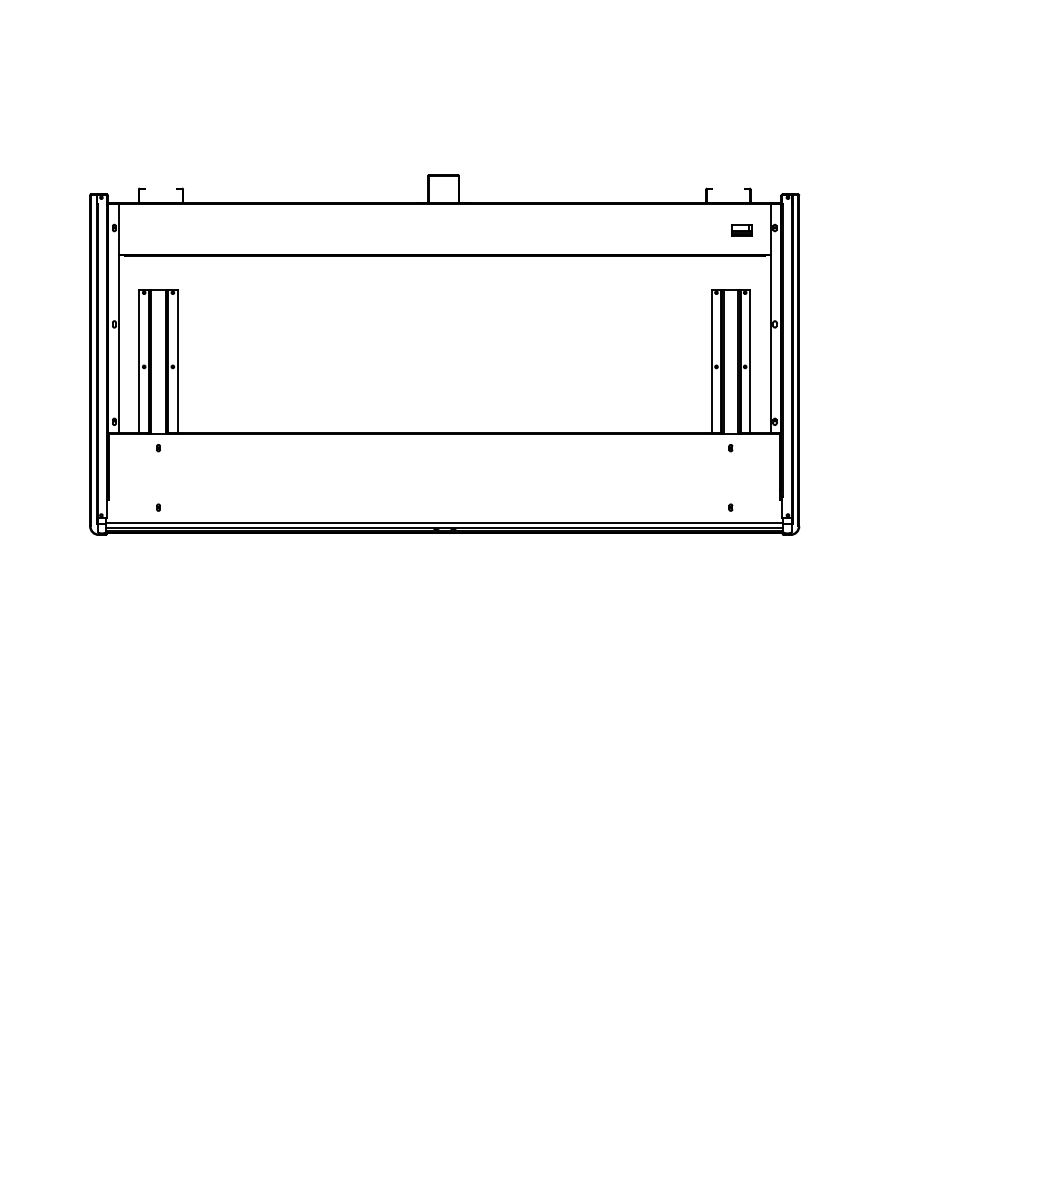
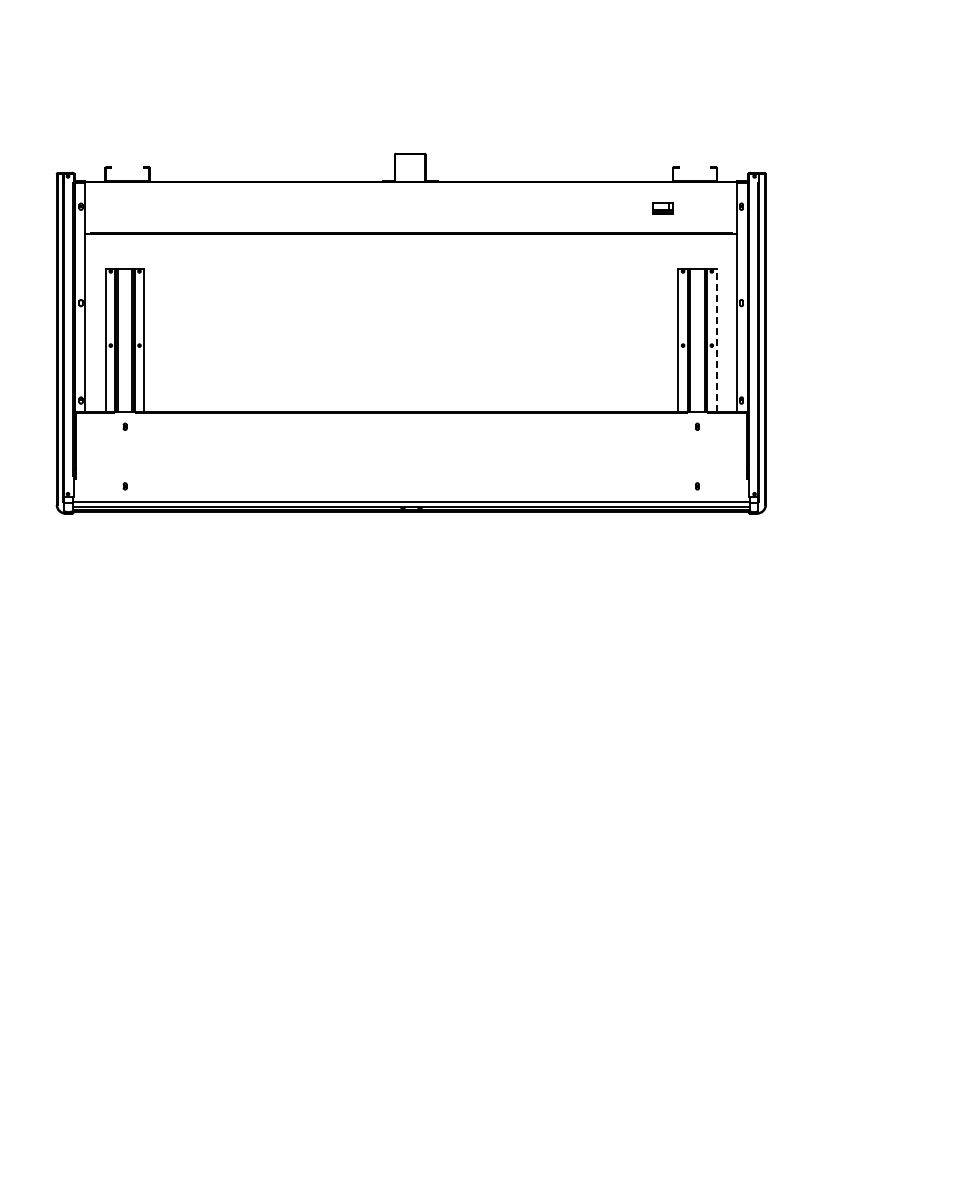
part: (741, 230) -> (662, 209), moved
line: (750, 361) -> (717, 340), solid -> dashed

